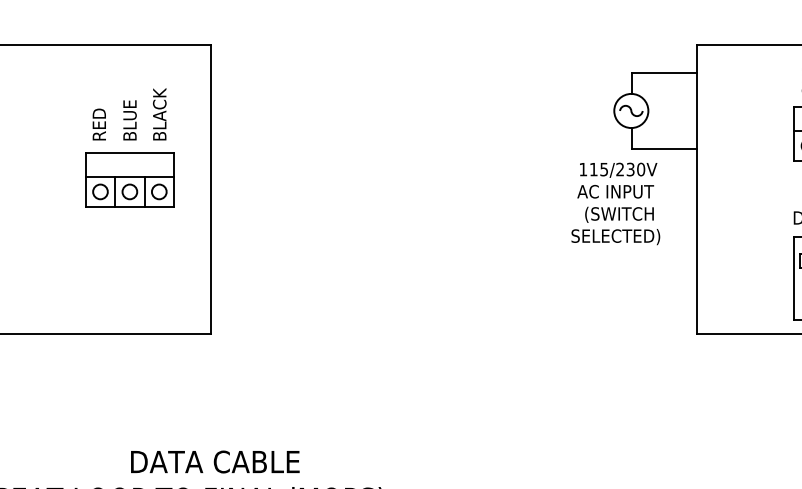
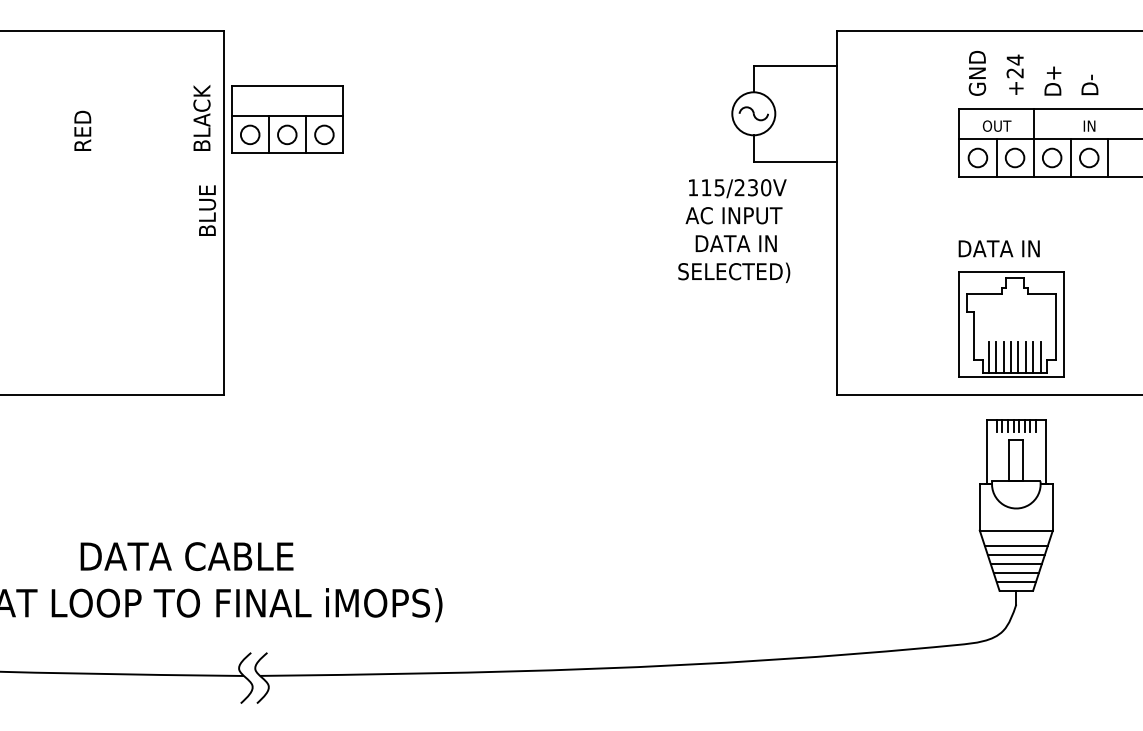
text: (159, 113) -> (201, 117), moved
text: (130, 120) -> (207, 210), moved
part: (130, 179) -> (287, 119), moved
text: (619, 214) -> (738, 244), (SWITCH -> DATA IN
text: (214, 461) -> (186, 556), moved

